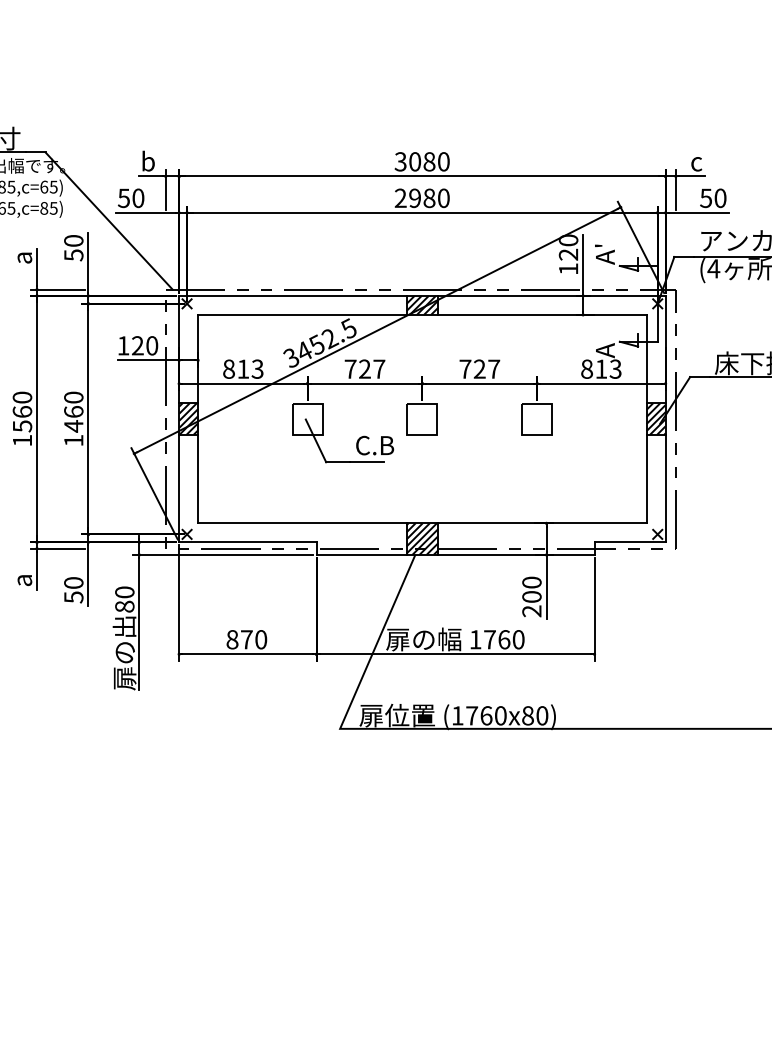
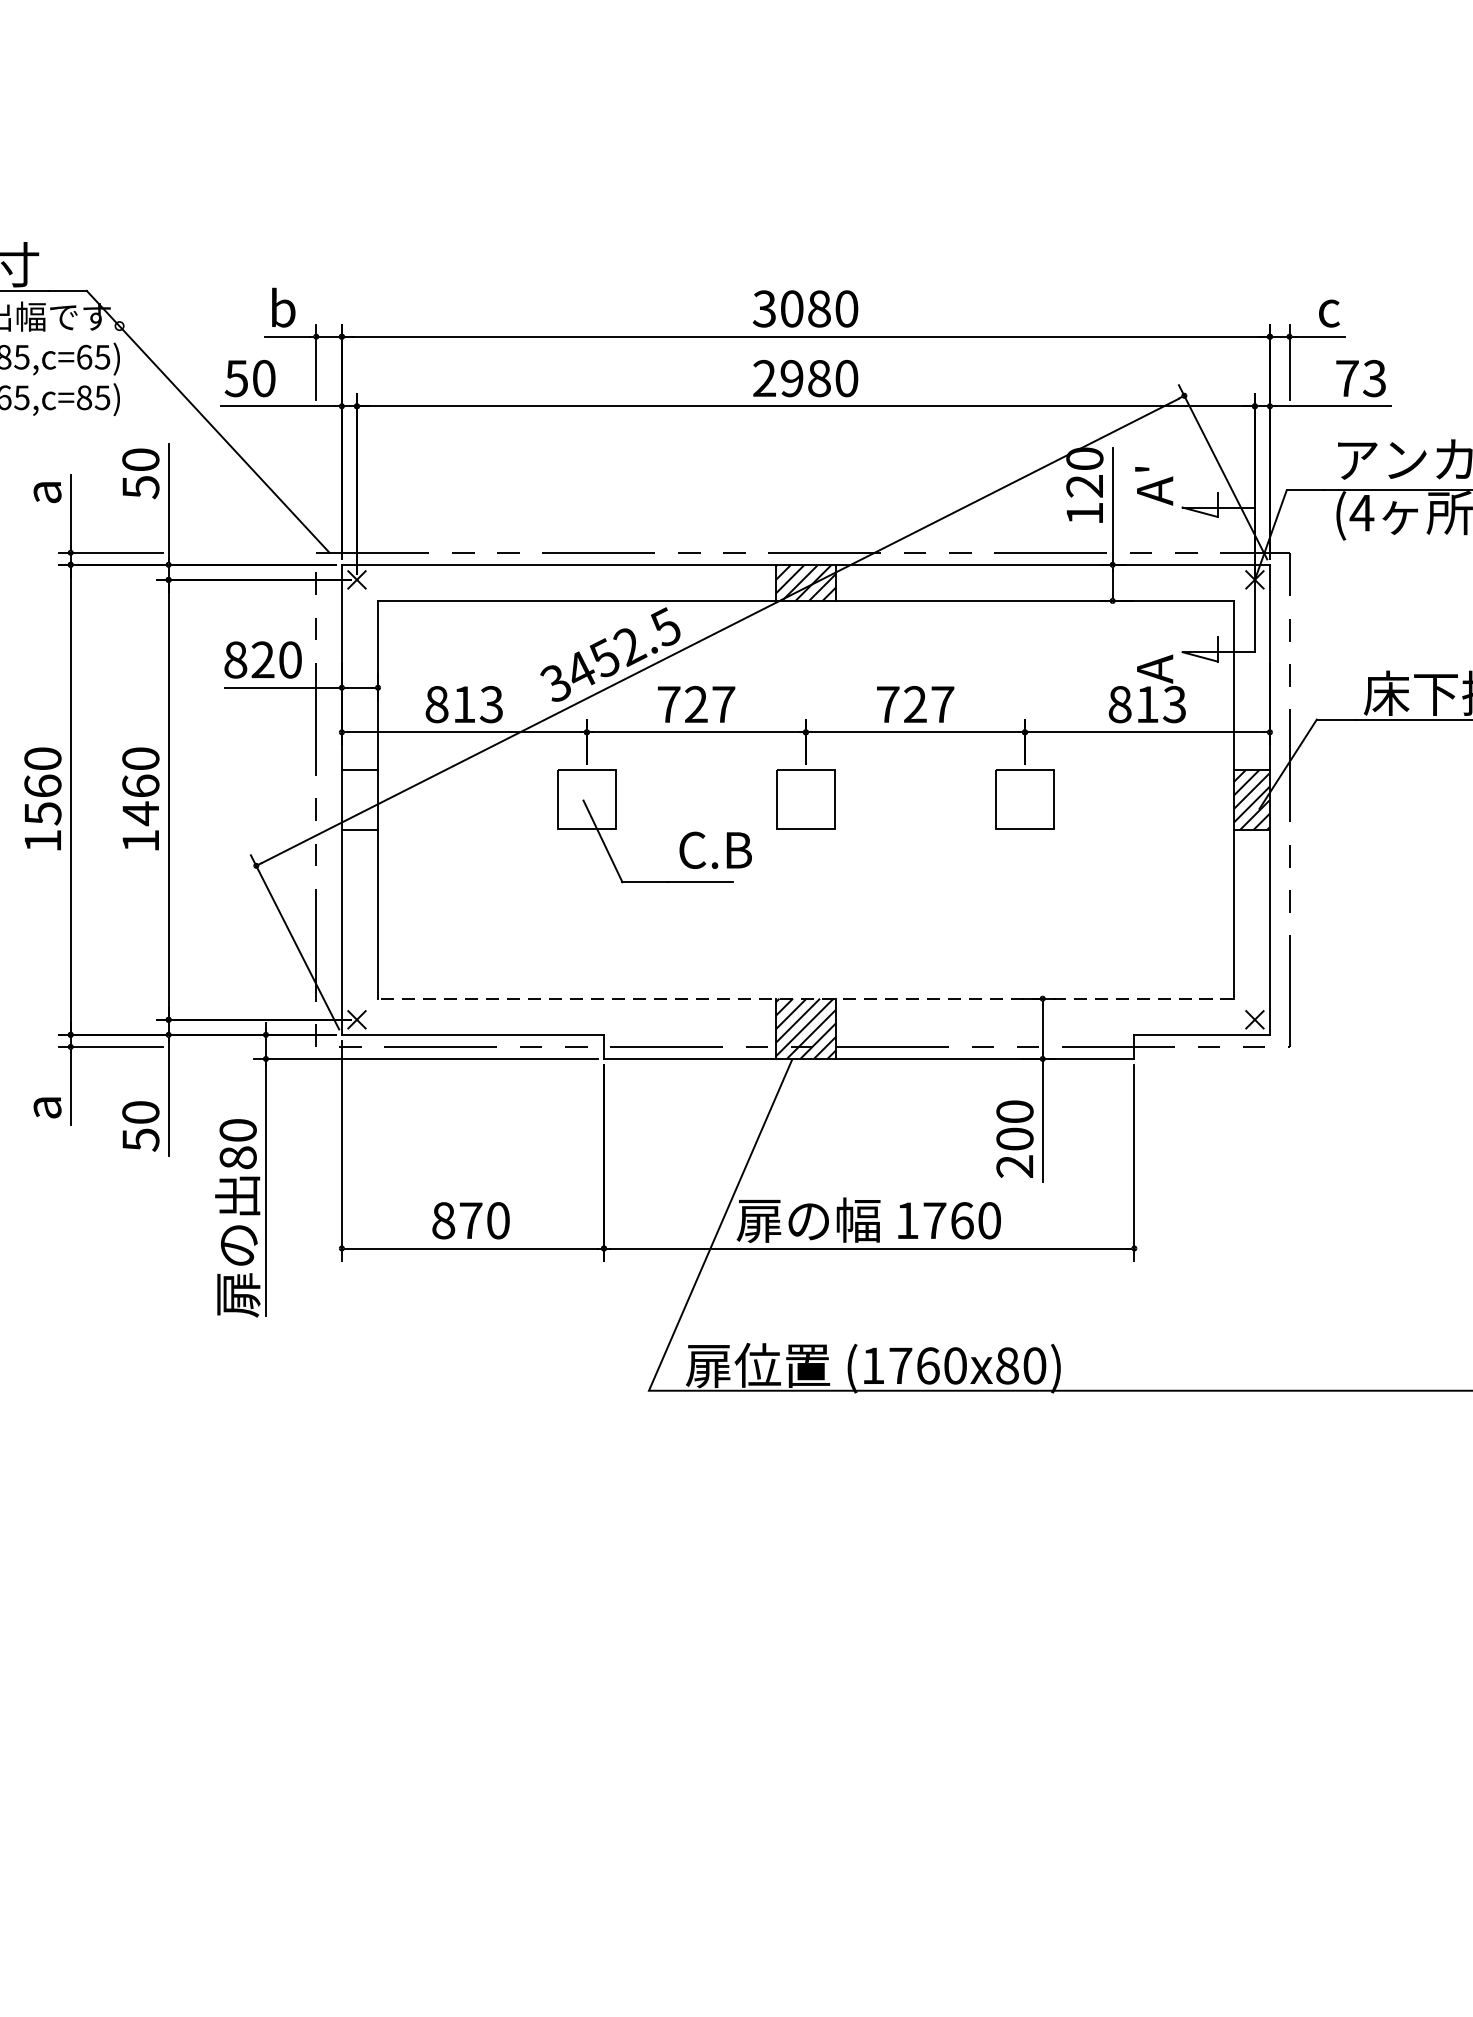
text: (713, 198) -> (1361, 378), 50 -> 73
text: (123, 345) -> (235, 659), 120 -> 820
hatch: (188, 418) -> (359, 798), removed
line: (421, 523) -> (804, 998), solid -> dashed

